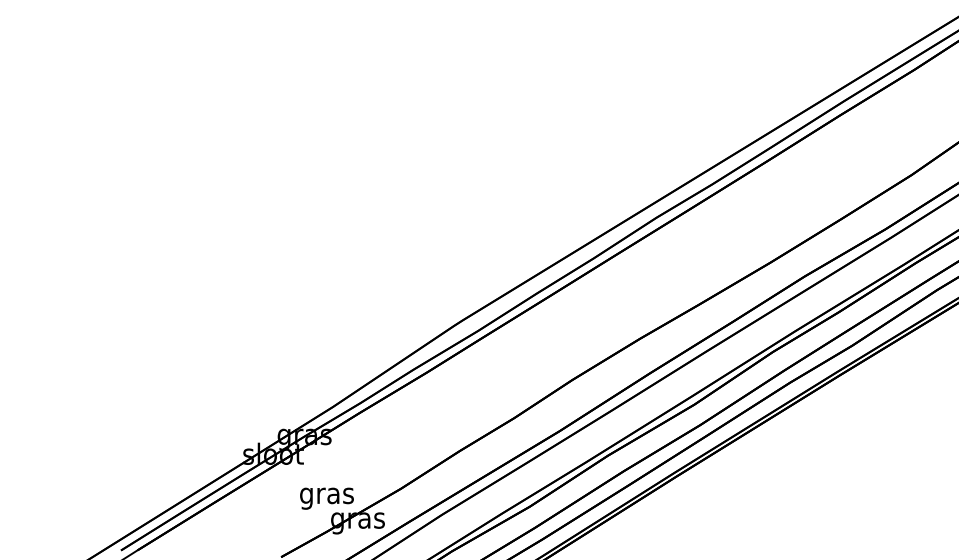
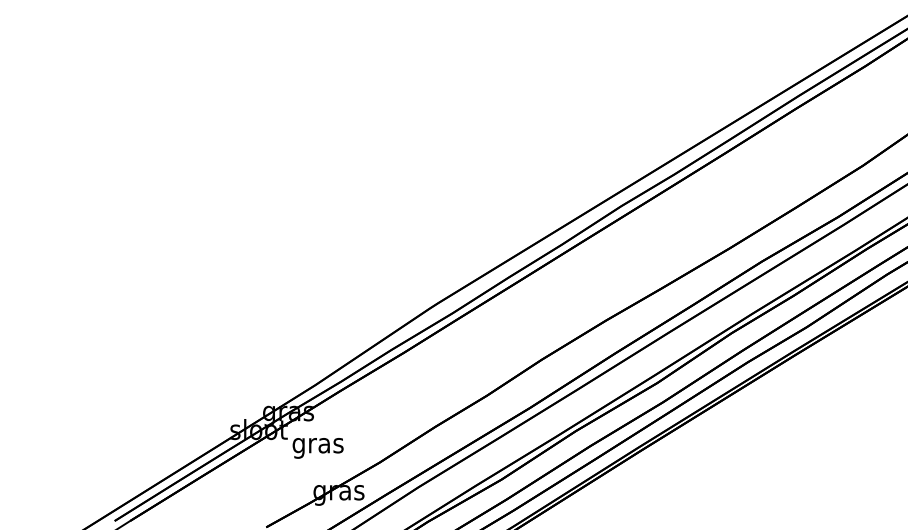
text: (326, 498) -> (317, 448), moved

